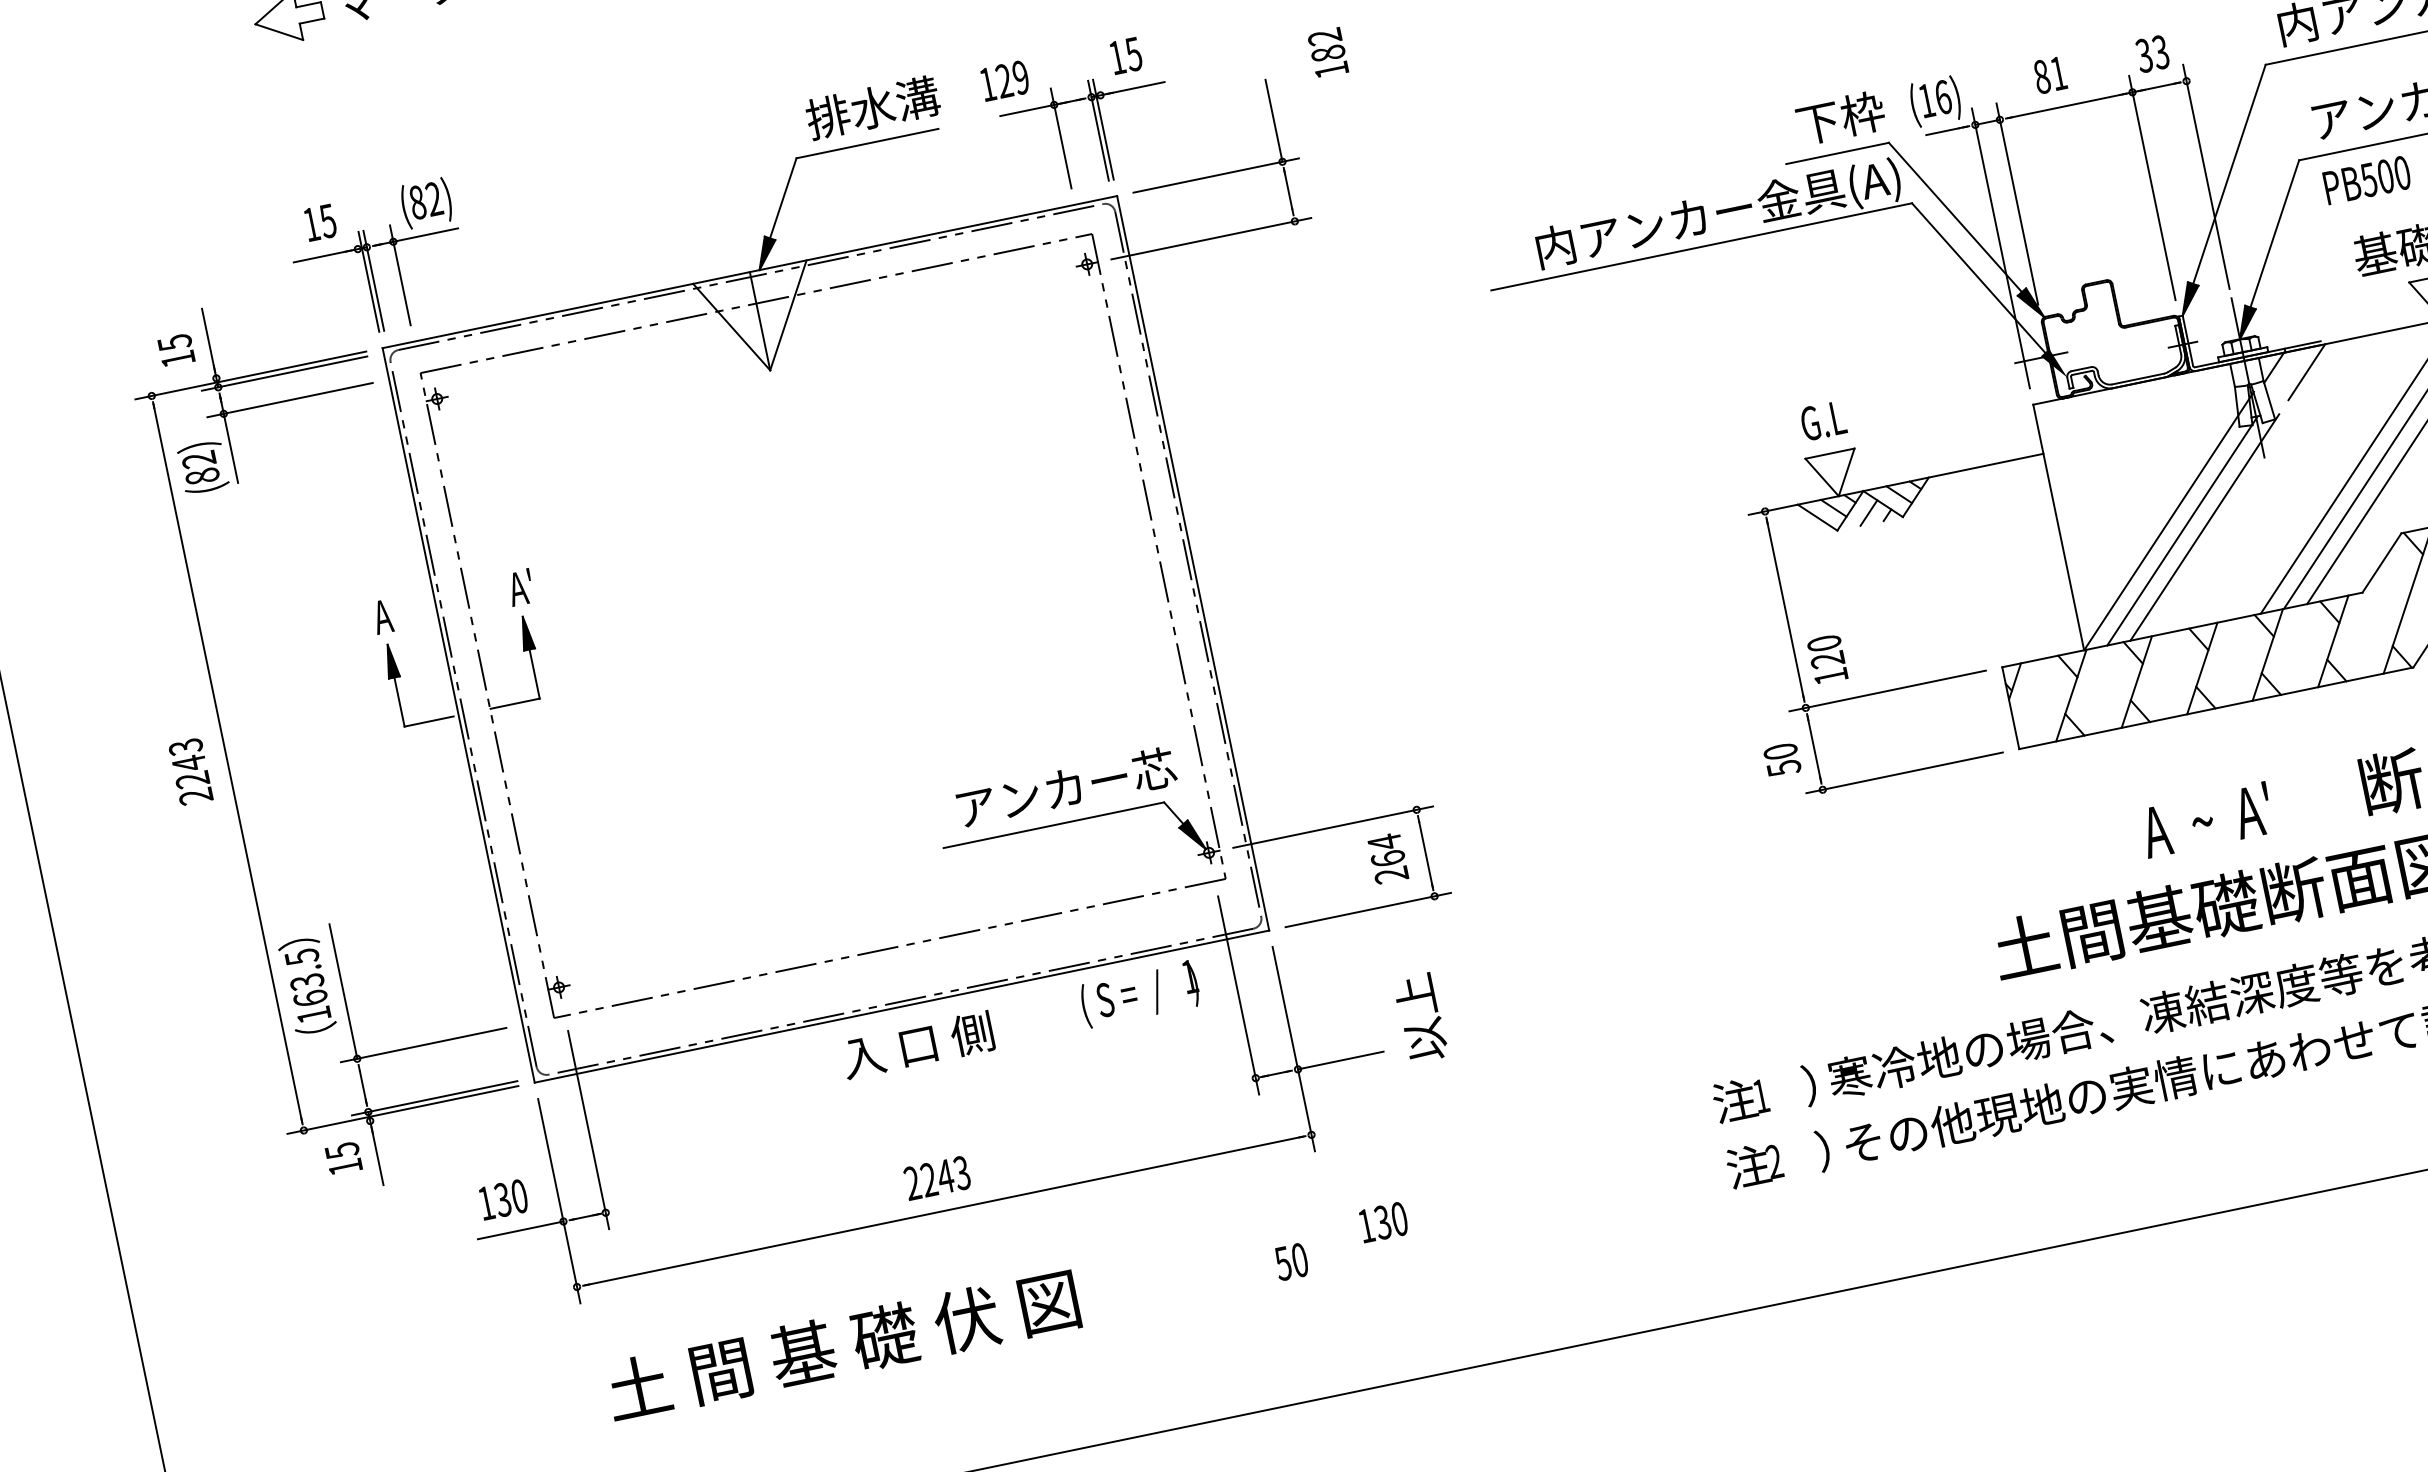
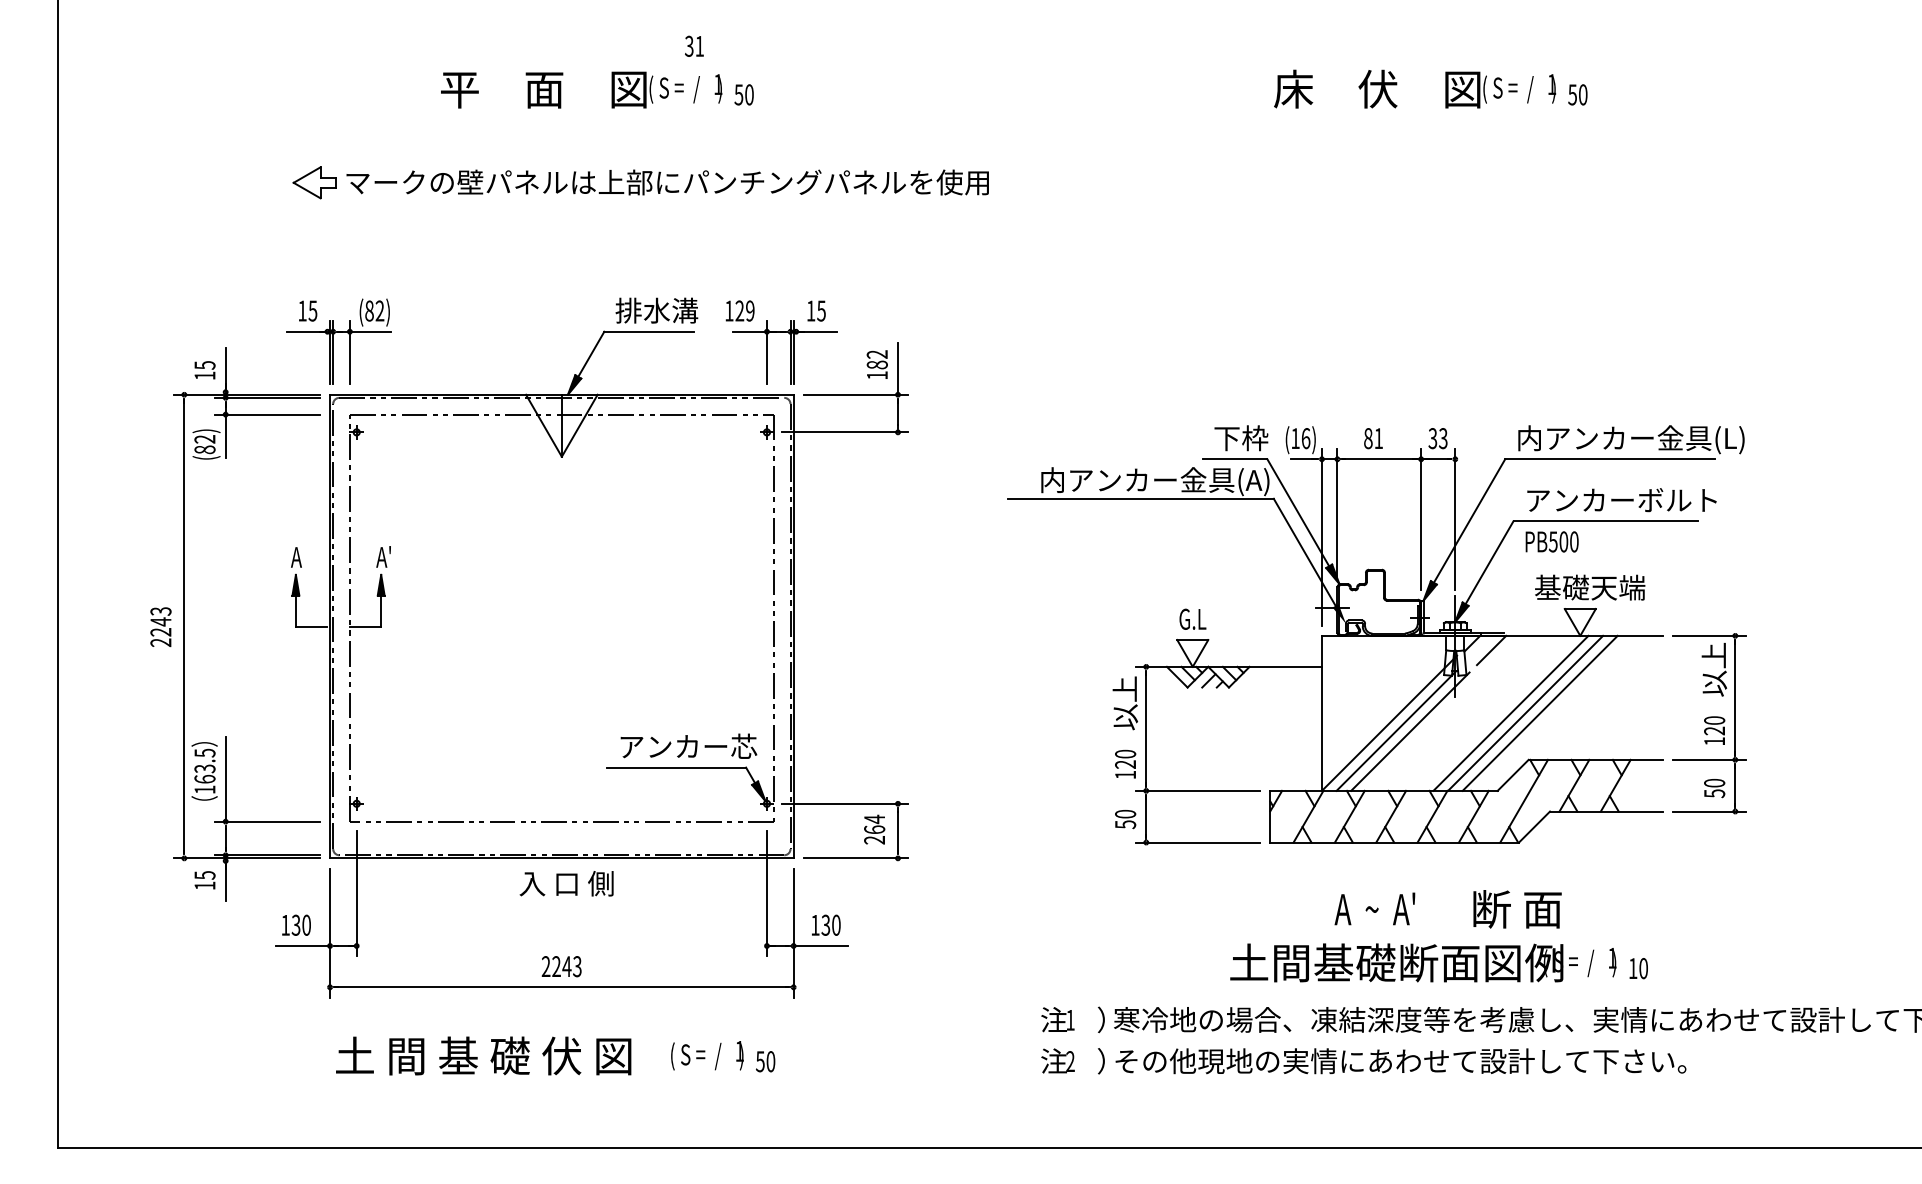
text: (1326, 53) -> (876, 364), moved
text: (1827, 658) -> (1125, 763), moved
text: (1140, 993) -> (707, 1055), moved
text: (1419, 1018) -> (1124, 703), moved
text: (1383, 1221) -> (826, 924), moved

